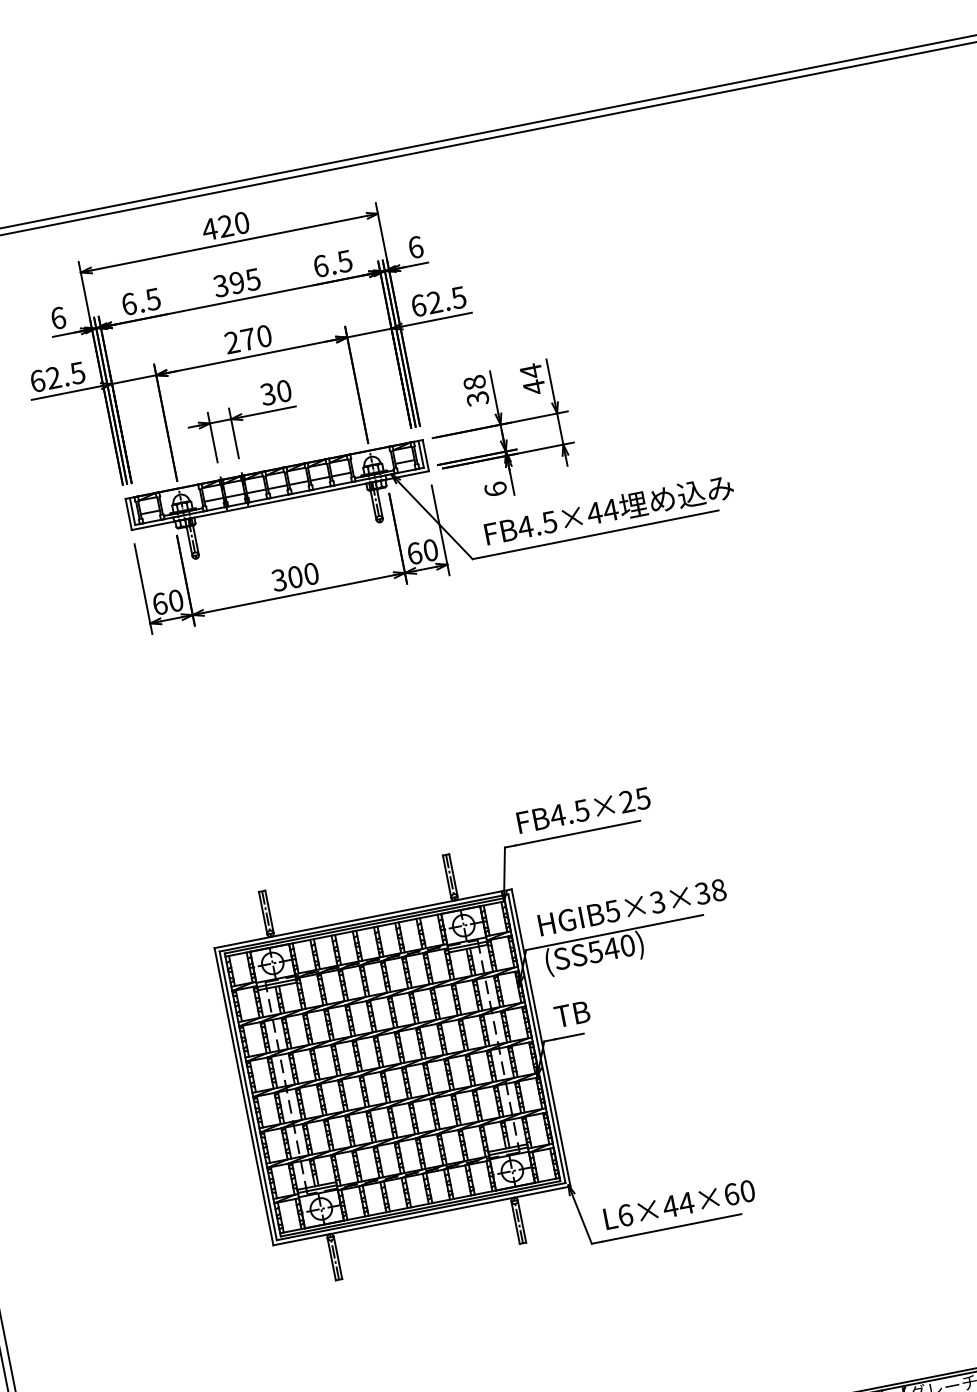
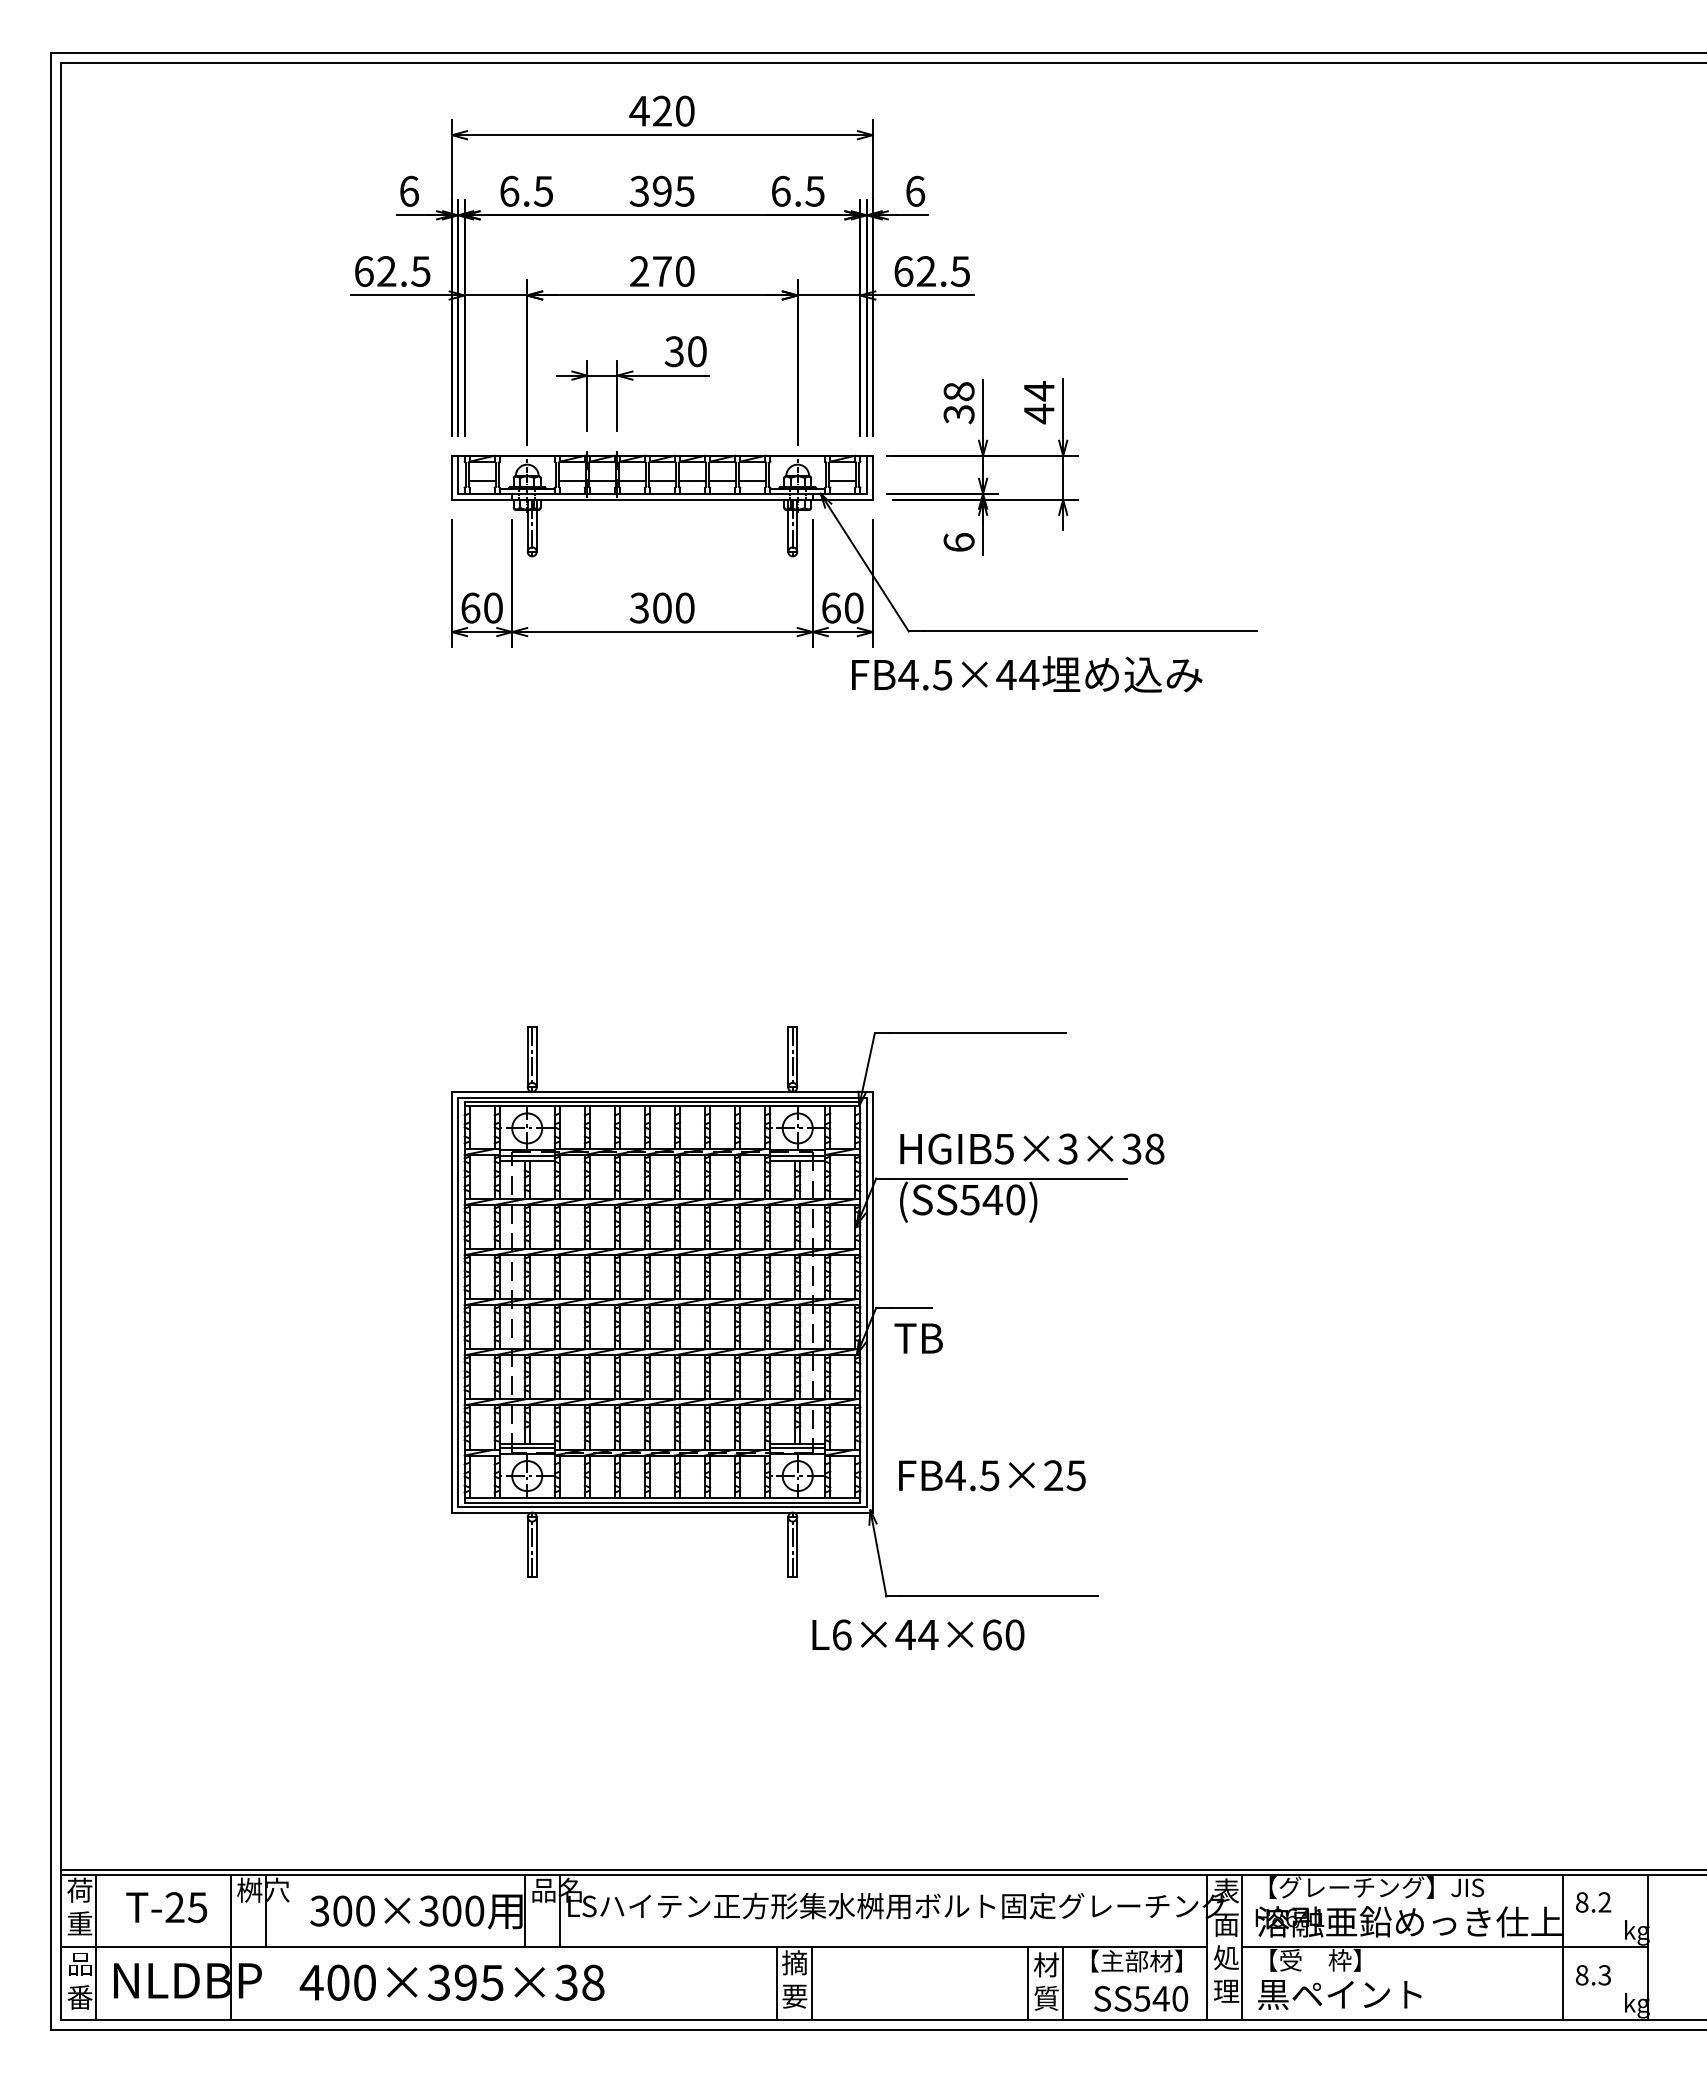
text: (609, 510) -> (1027, 674), moved
text: (583, 810) -> (992, 1475), moved
text: (572, 1014) -> (918, 1338), moved
text: (679, 1204) -> (918, 1634), moved

